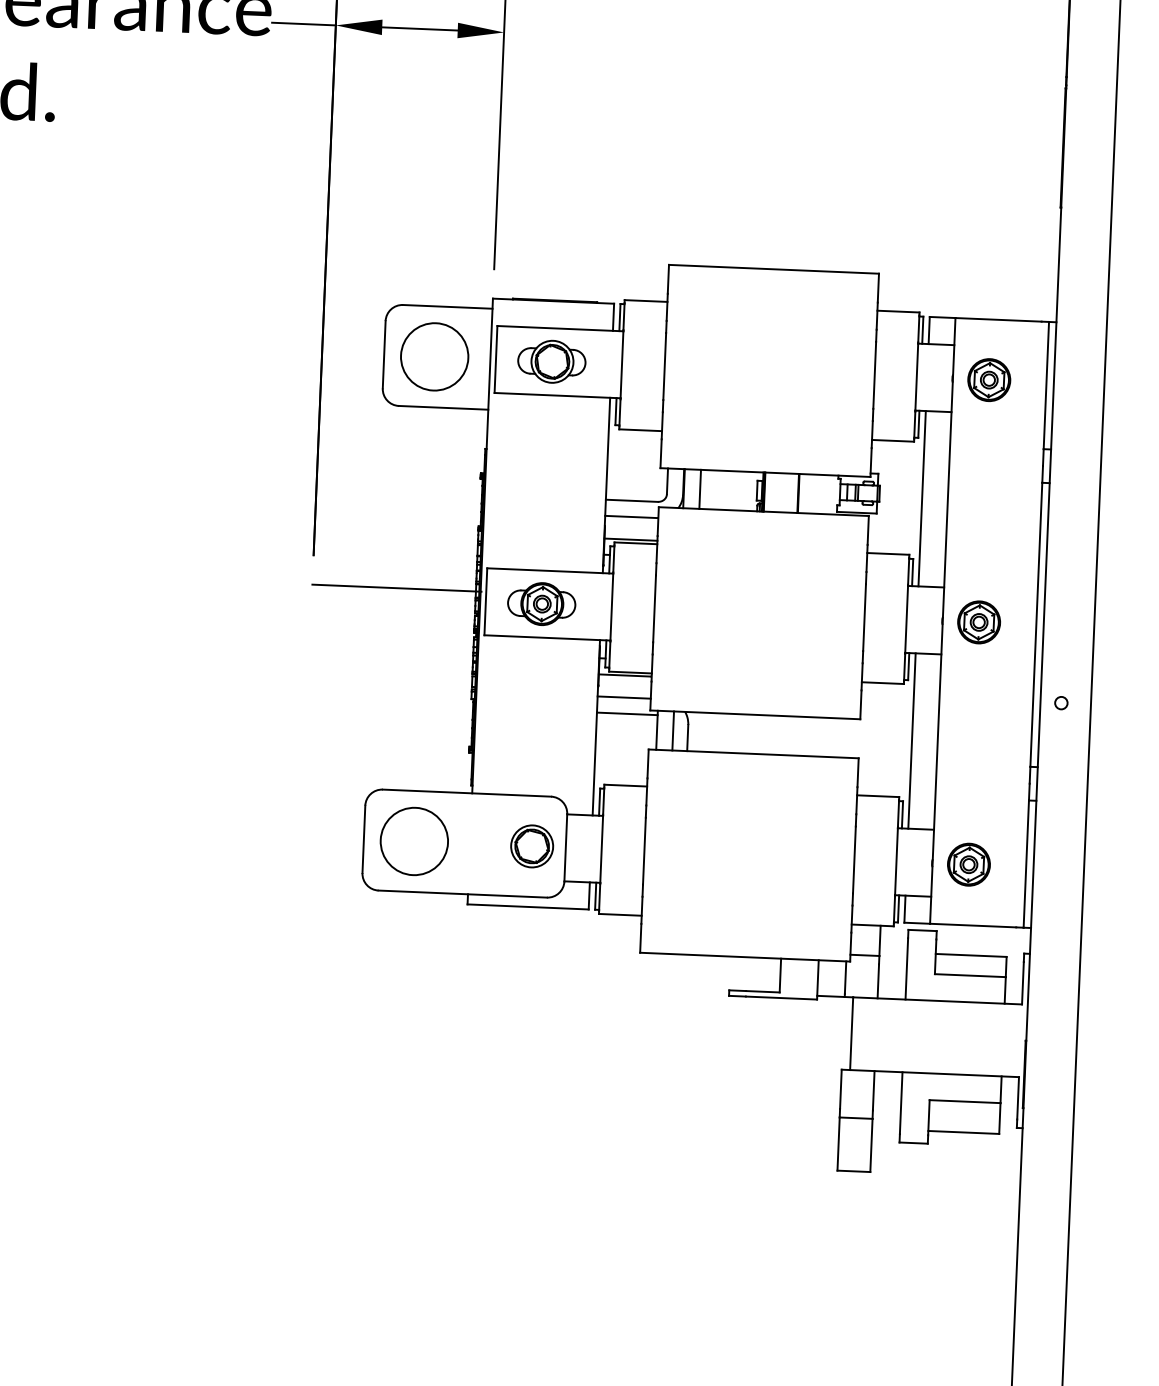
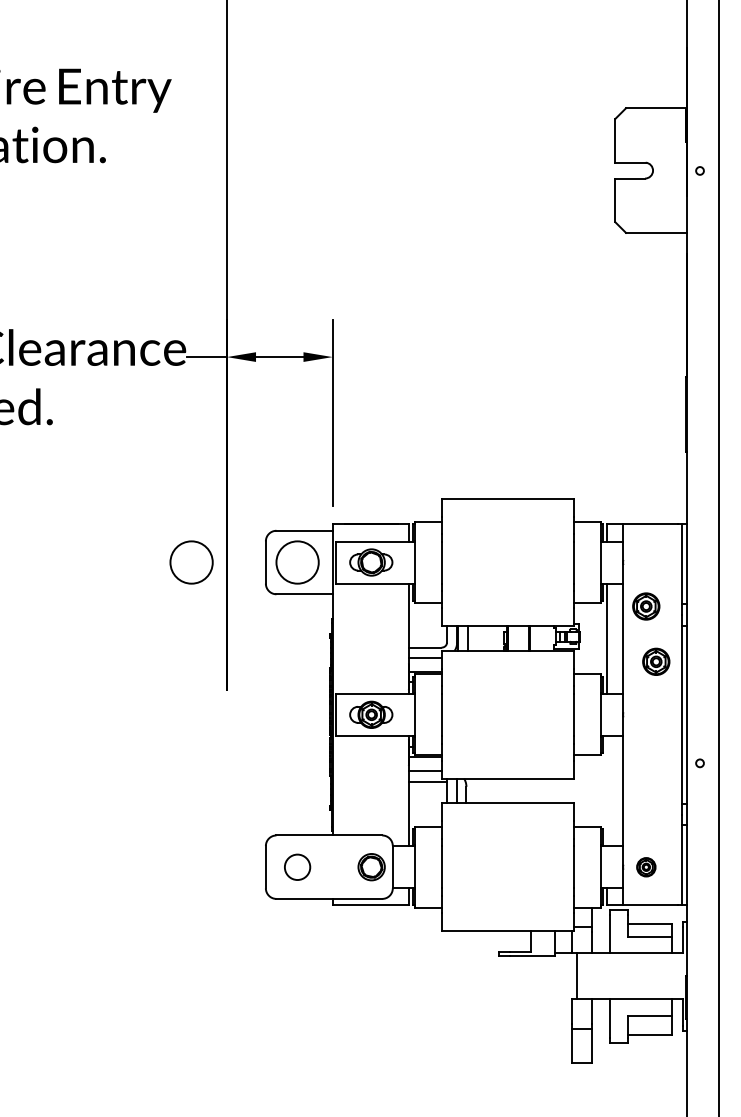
circle: (265, 349) -> (191, 562), added
part: (989, 380) -> (646, 606), moved
line: (396, 587) -> (279, 708), removed
part: (979, 621) -> (656, 661), moved
line: (912, 740) -> (607, 790), removed
circle: (414, 841) -> (297, 867), size x0.6
part: (969, 865) -> (646, 867), size x0.7

